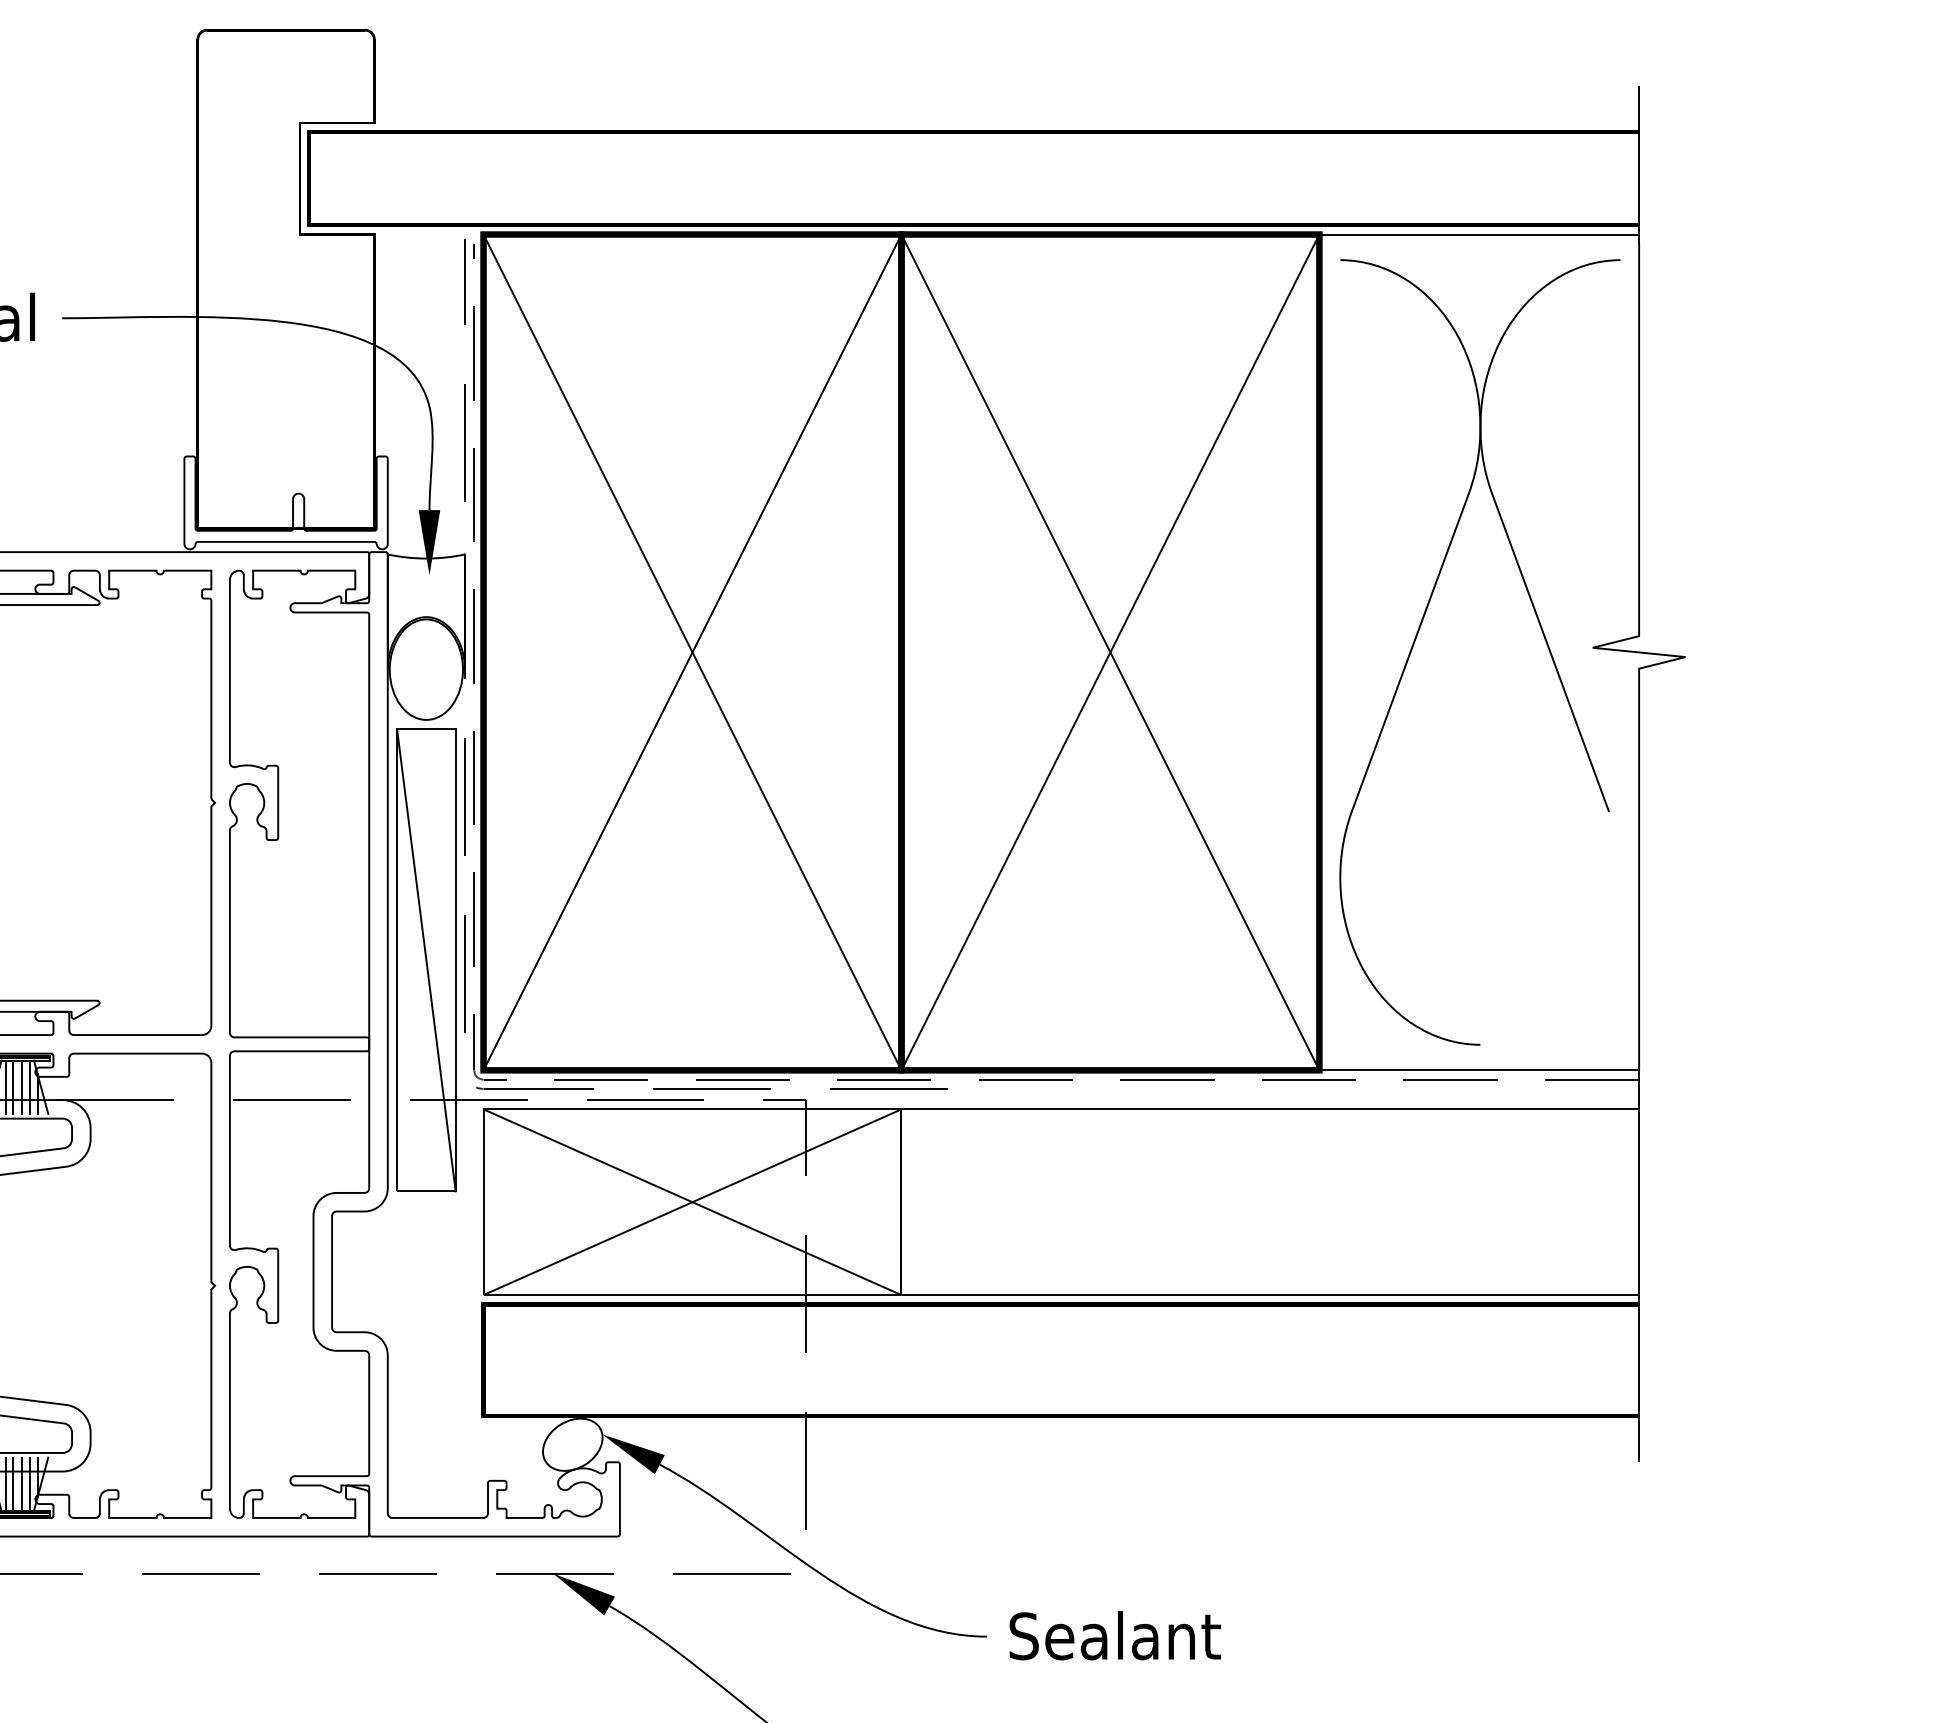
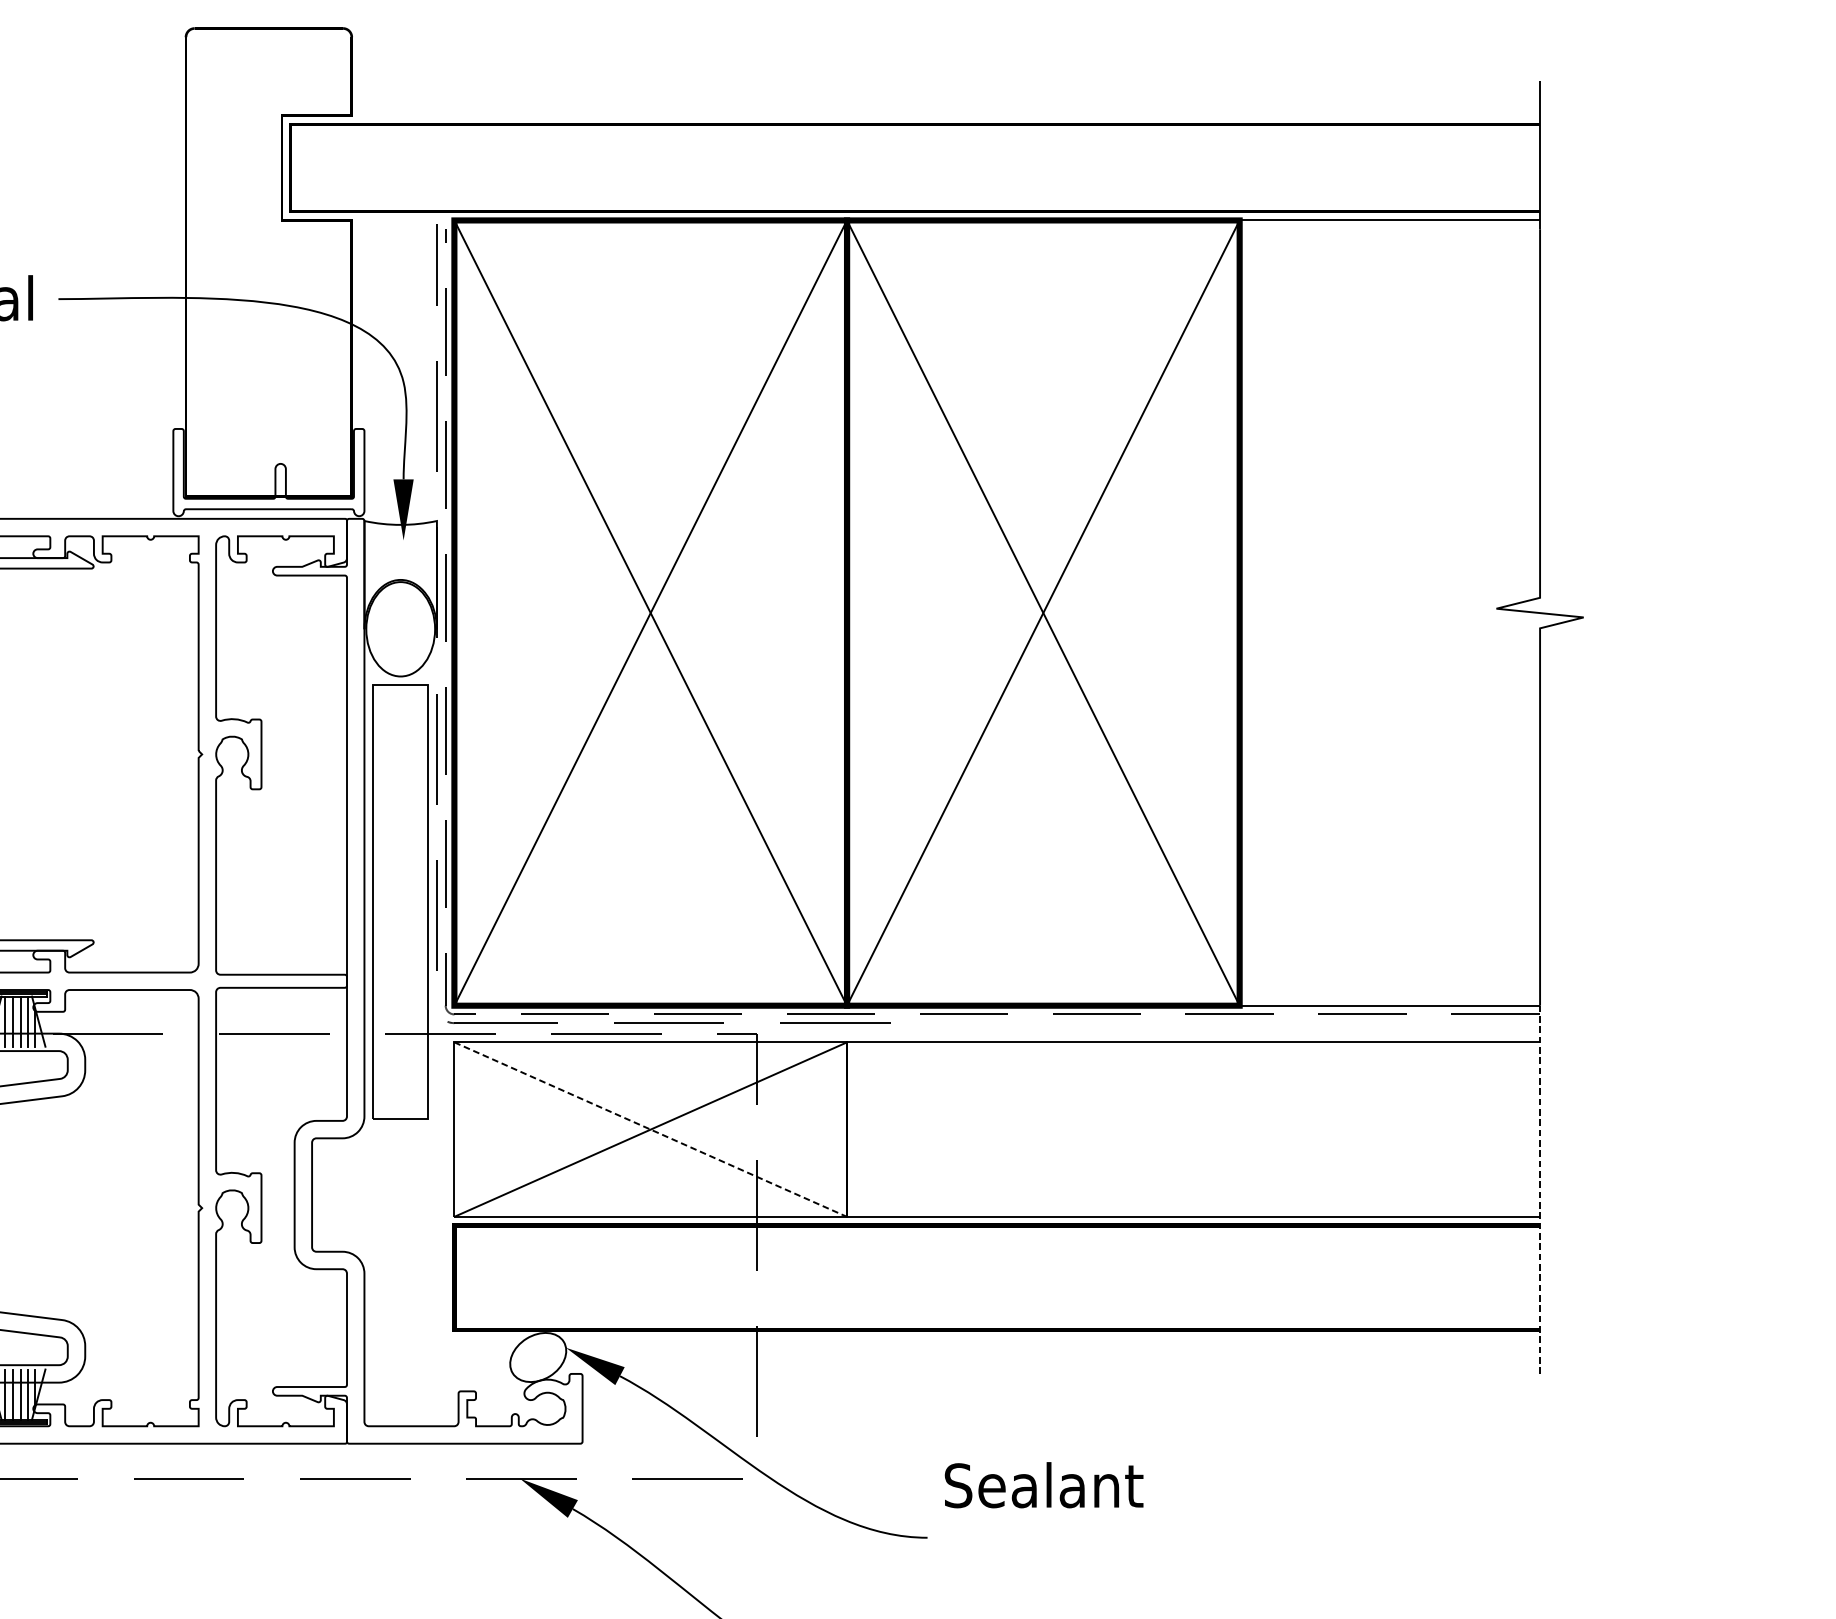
part: (1419, 631) -> (1333, 593), removed
line: (426, 960) -> (400, 902), removed
line: (692, 1202) -> (650, 1129), solid -> dashed
line: (1639, 1266) -> (1540, 1189), solid -> dashed
text: (1114, 1635) -> (1043, 1485), moved

